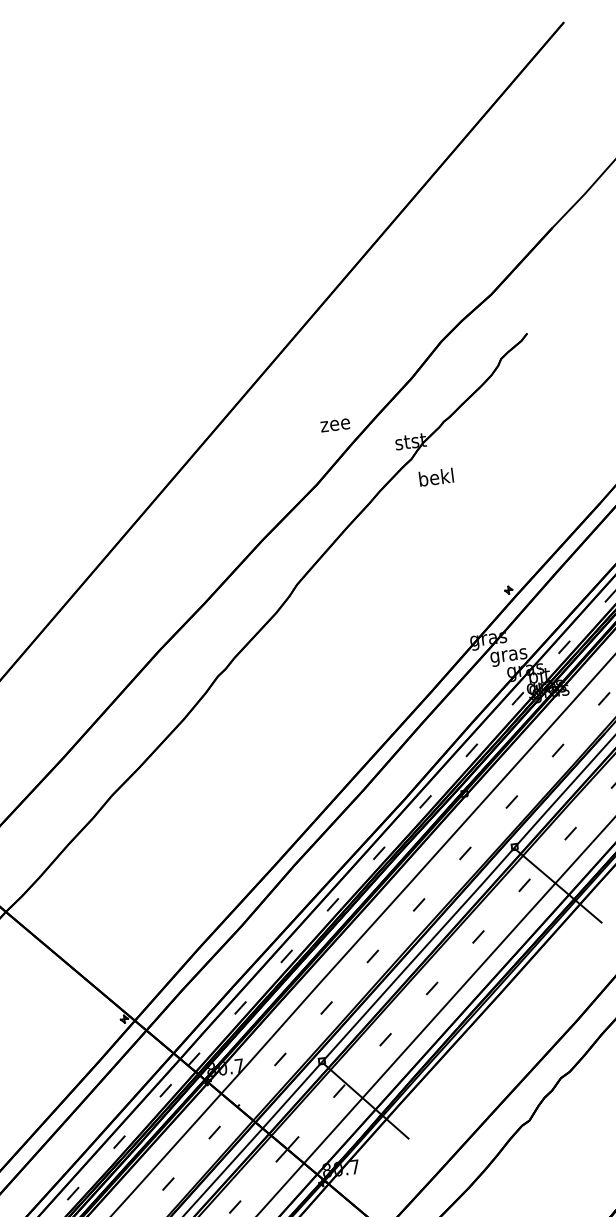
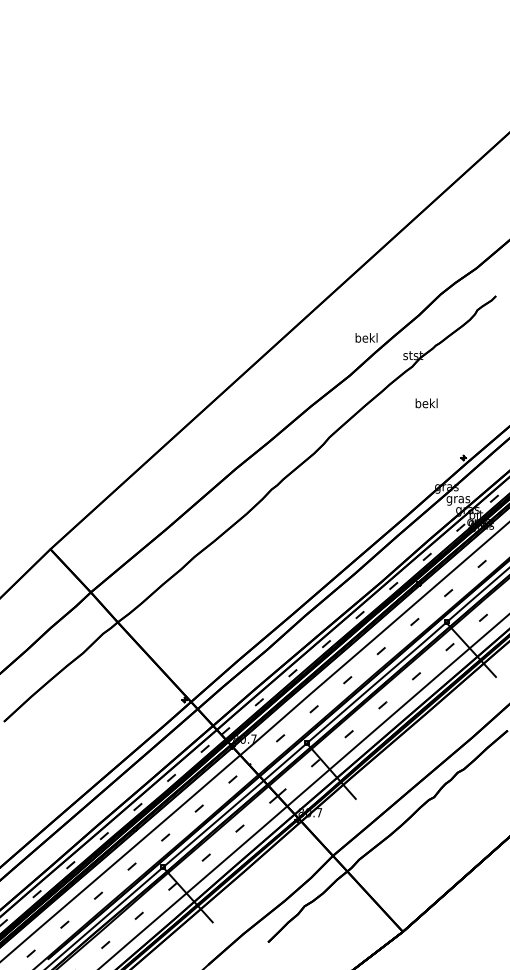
text: (334, 422) -> (366, 337), zee -> bekl
text: (436, 477) -> (426, 403), moved

